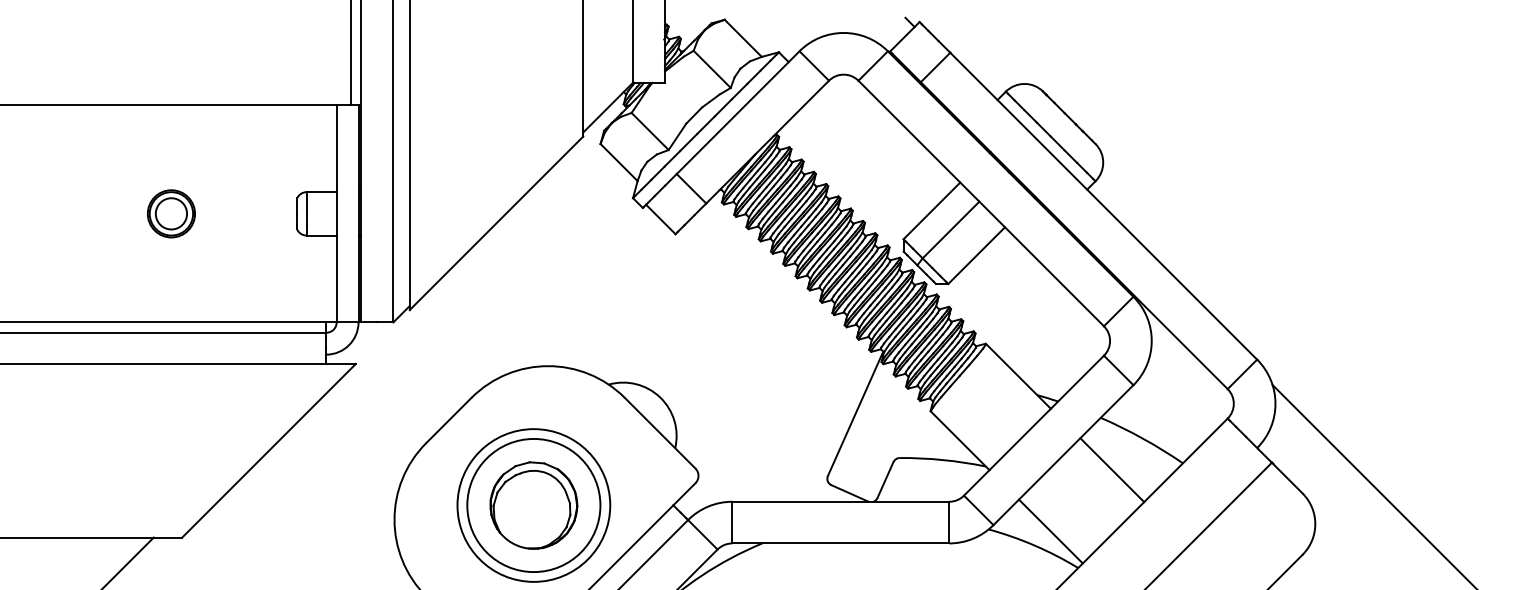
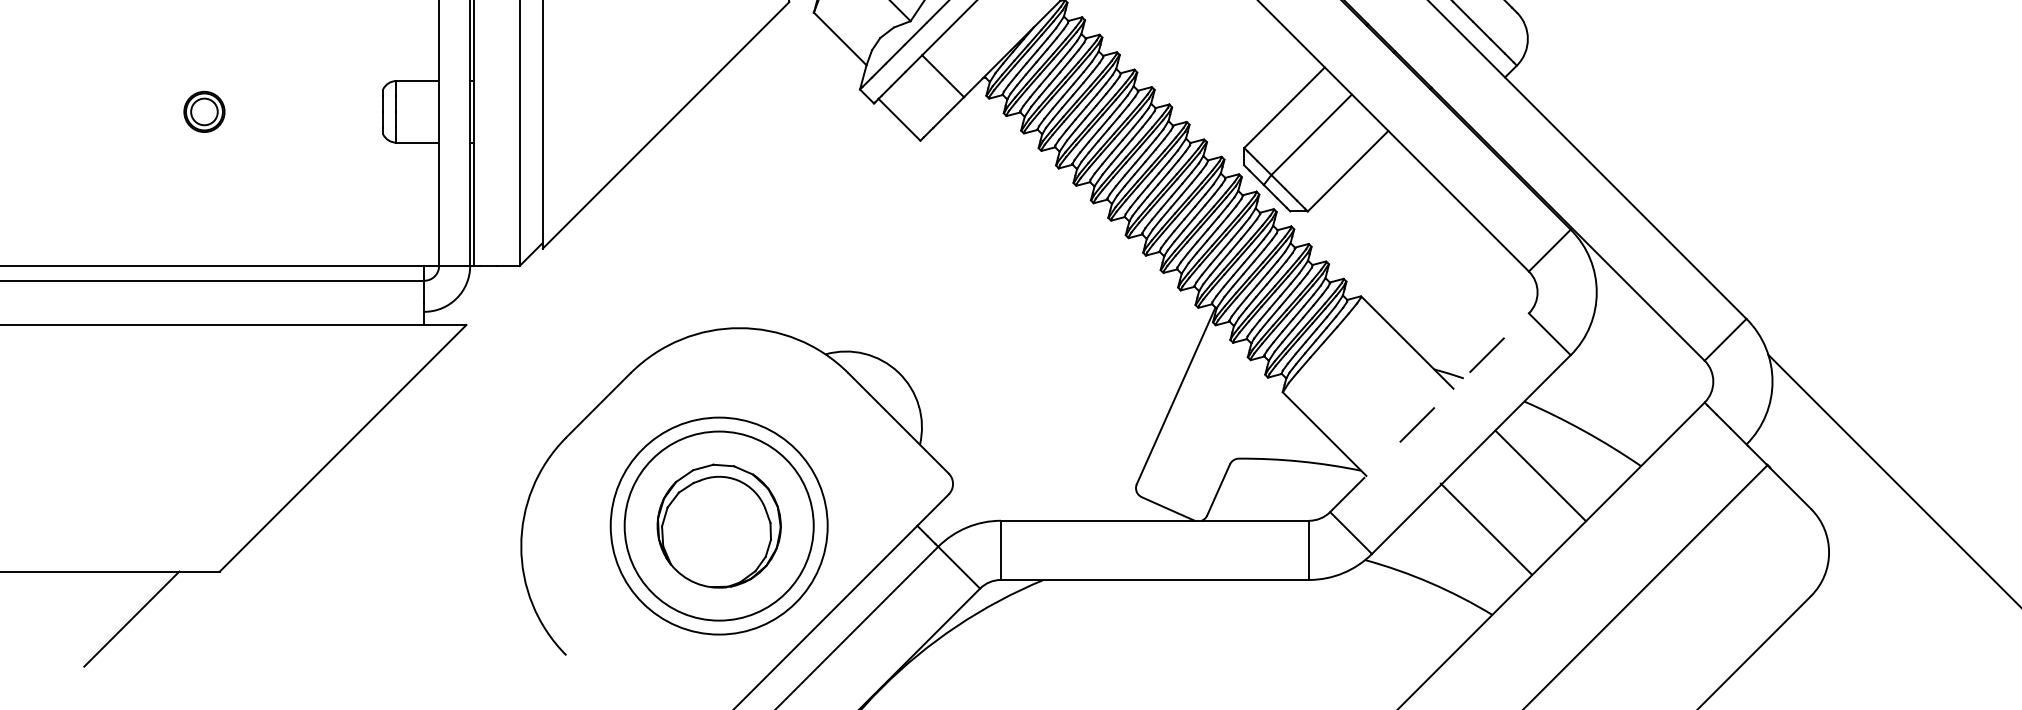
part: (171, 213) -> (204, 111), size x0.6
line: (1034, 425) -> (1430, 412), solid -> dashed
line: (1050, 531) -> (1485, 528), moved

